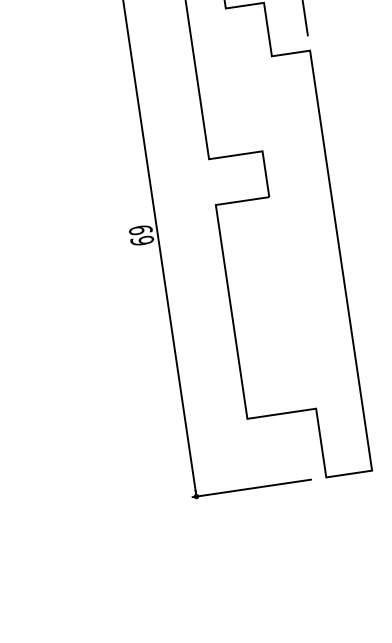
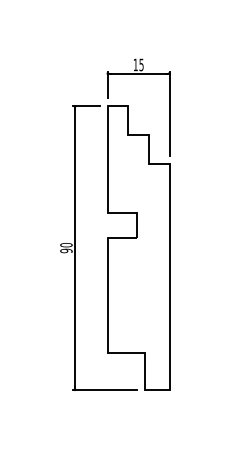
text: (141, 236) -> (66, 248), 69 -> 90

